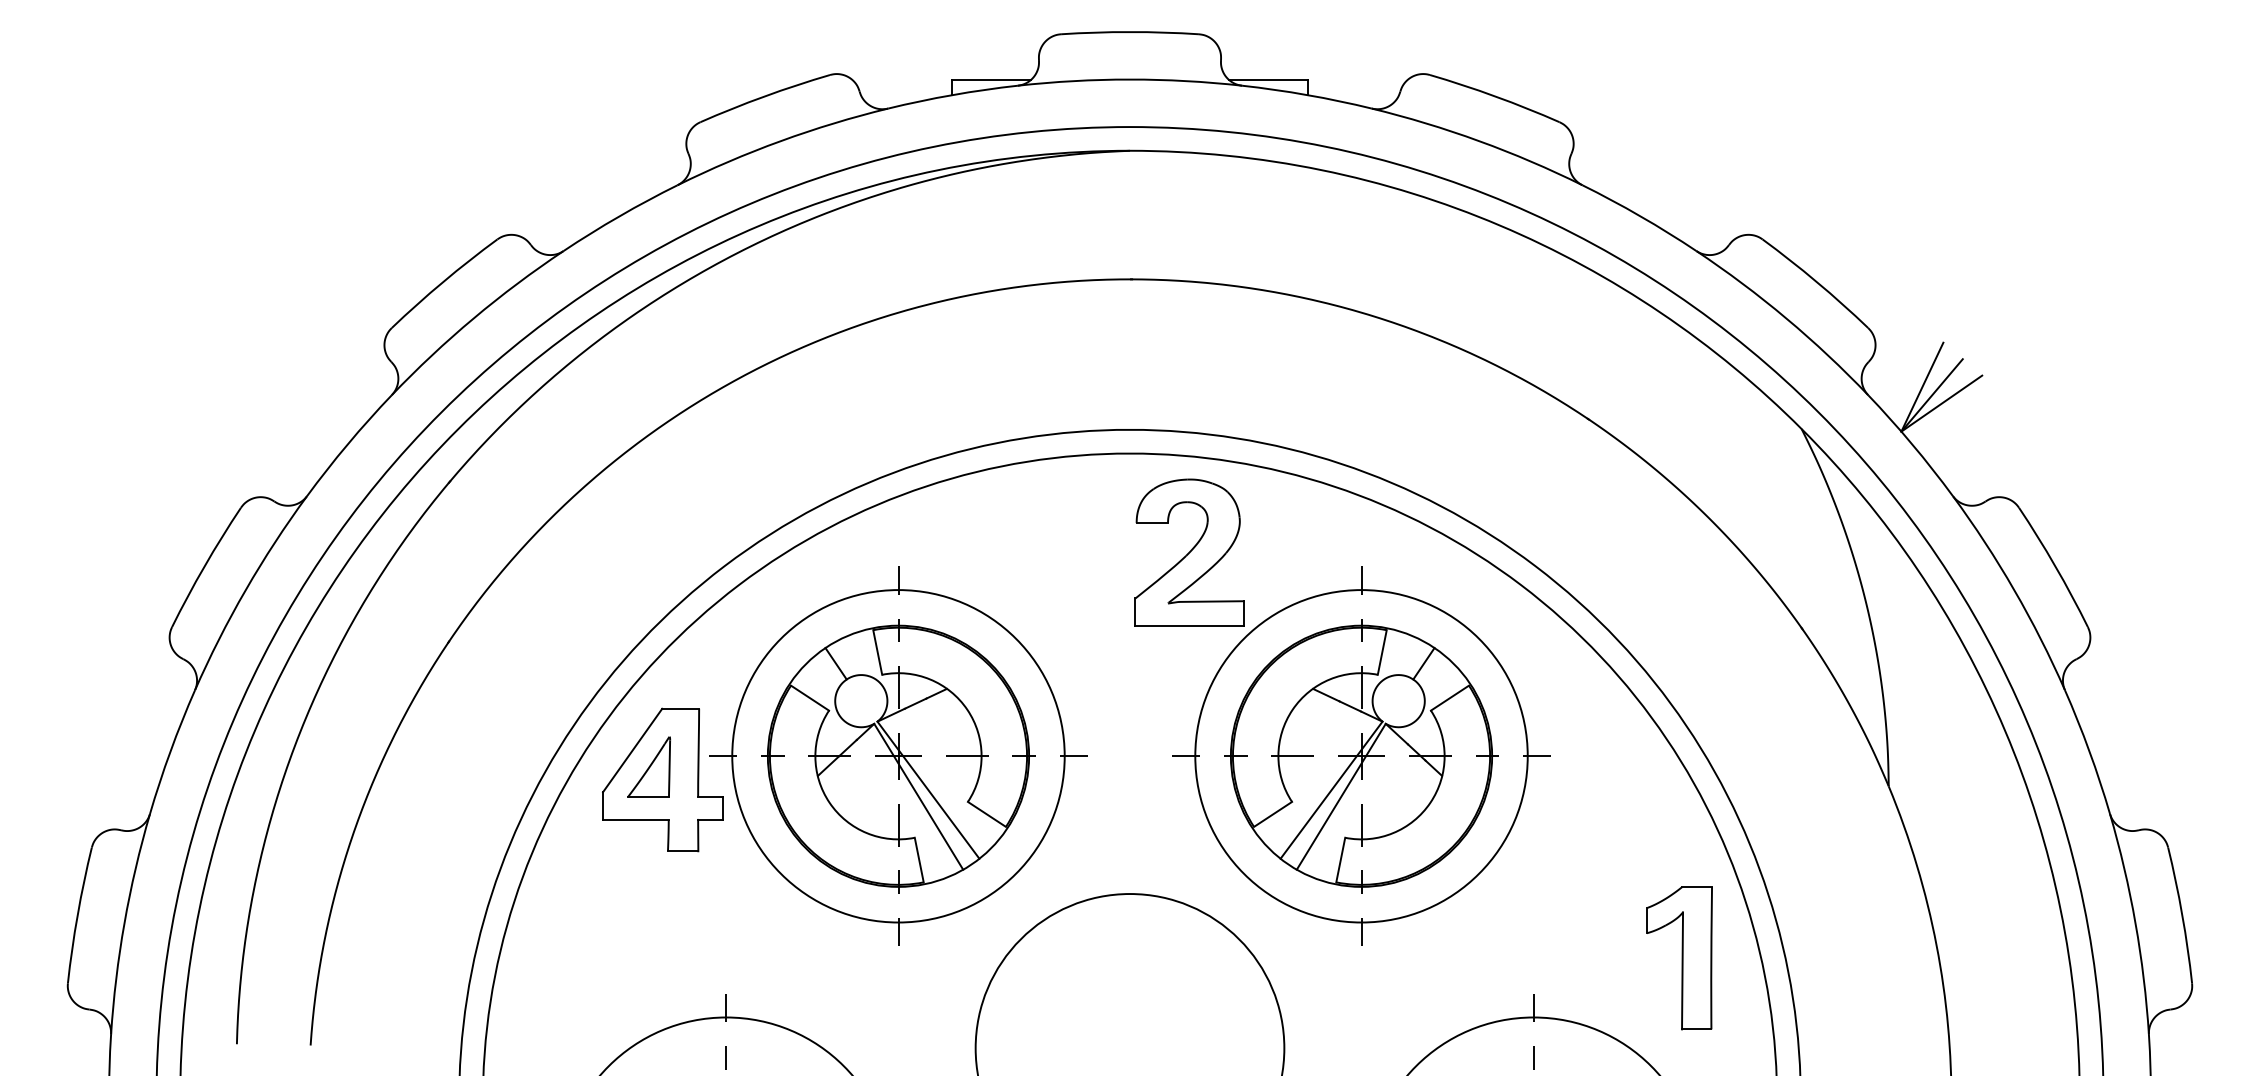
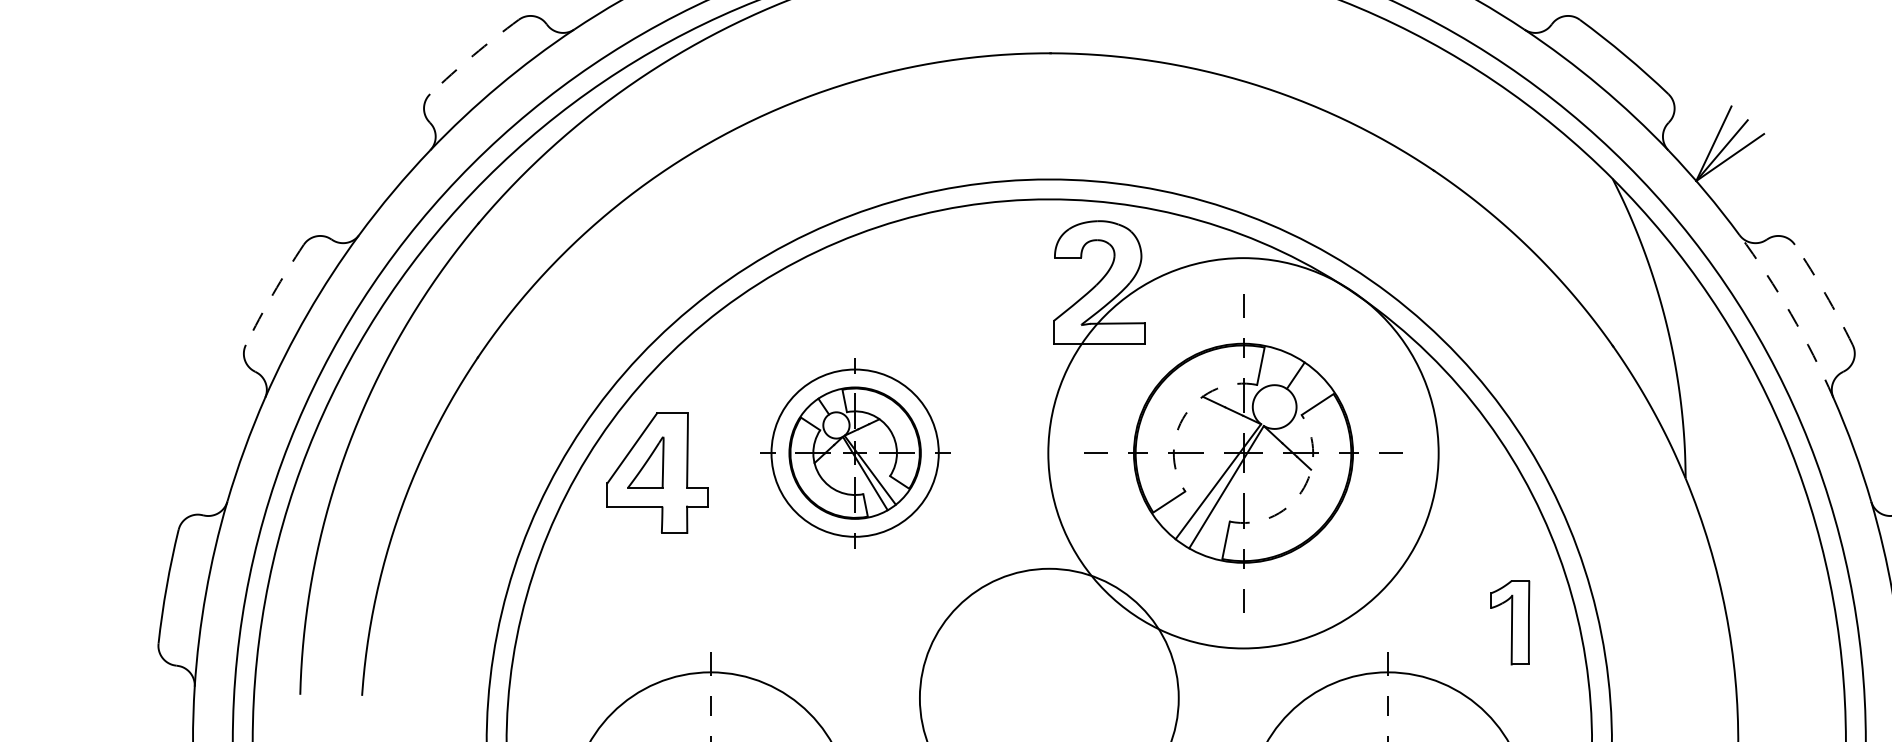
arc: (443, 282) -> (473, 55), solid -> dashed
arc: (204, 566) -> (273, 294), solid -> dashed
arc: (2055, 566) -> (1825, 294), solid -> dashed
arc: (2014, 590) -> (1791, 314), solid -> dashed
arc: (1292, 709) -> (1185, 414), solid -> dashed
part: (898, 755) -> (855, 452), size x0.6
circle: (1361, 756) -> (1243, 453), size x1.4
arc: (1430, 802) -> (1301, 492), solid -> dashed
part: (1679, 958) -> (1510, 622), size x0.7

